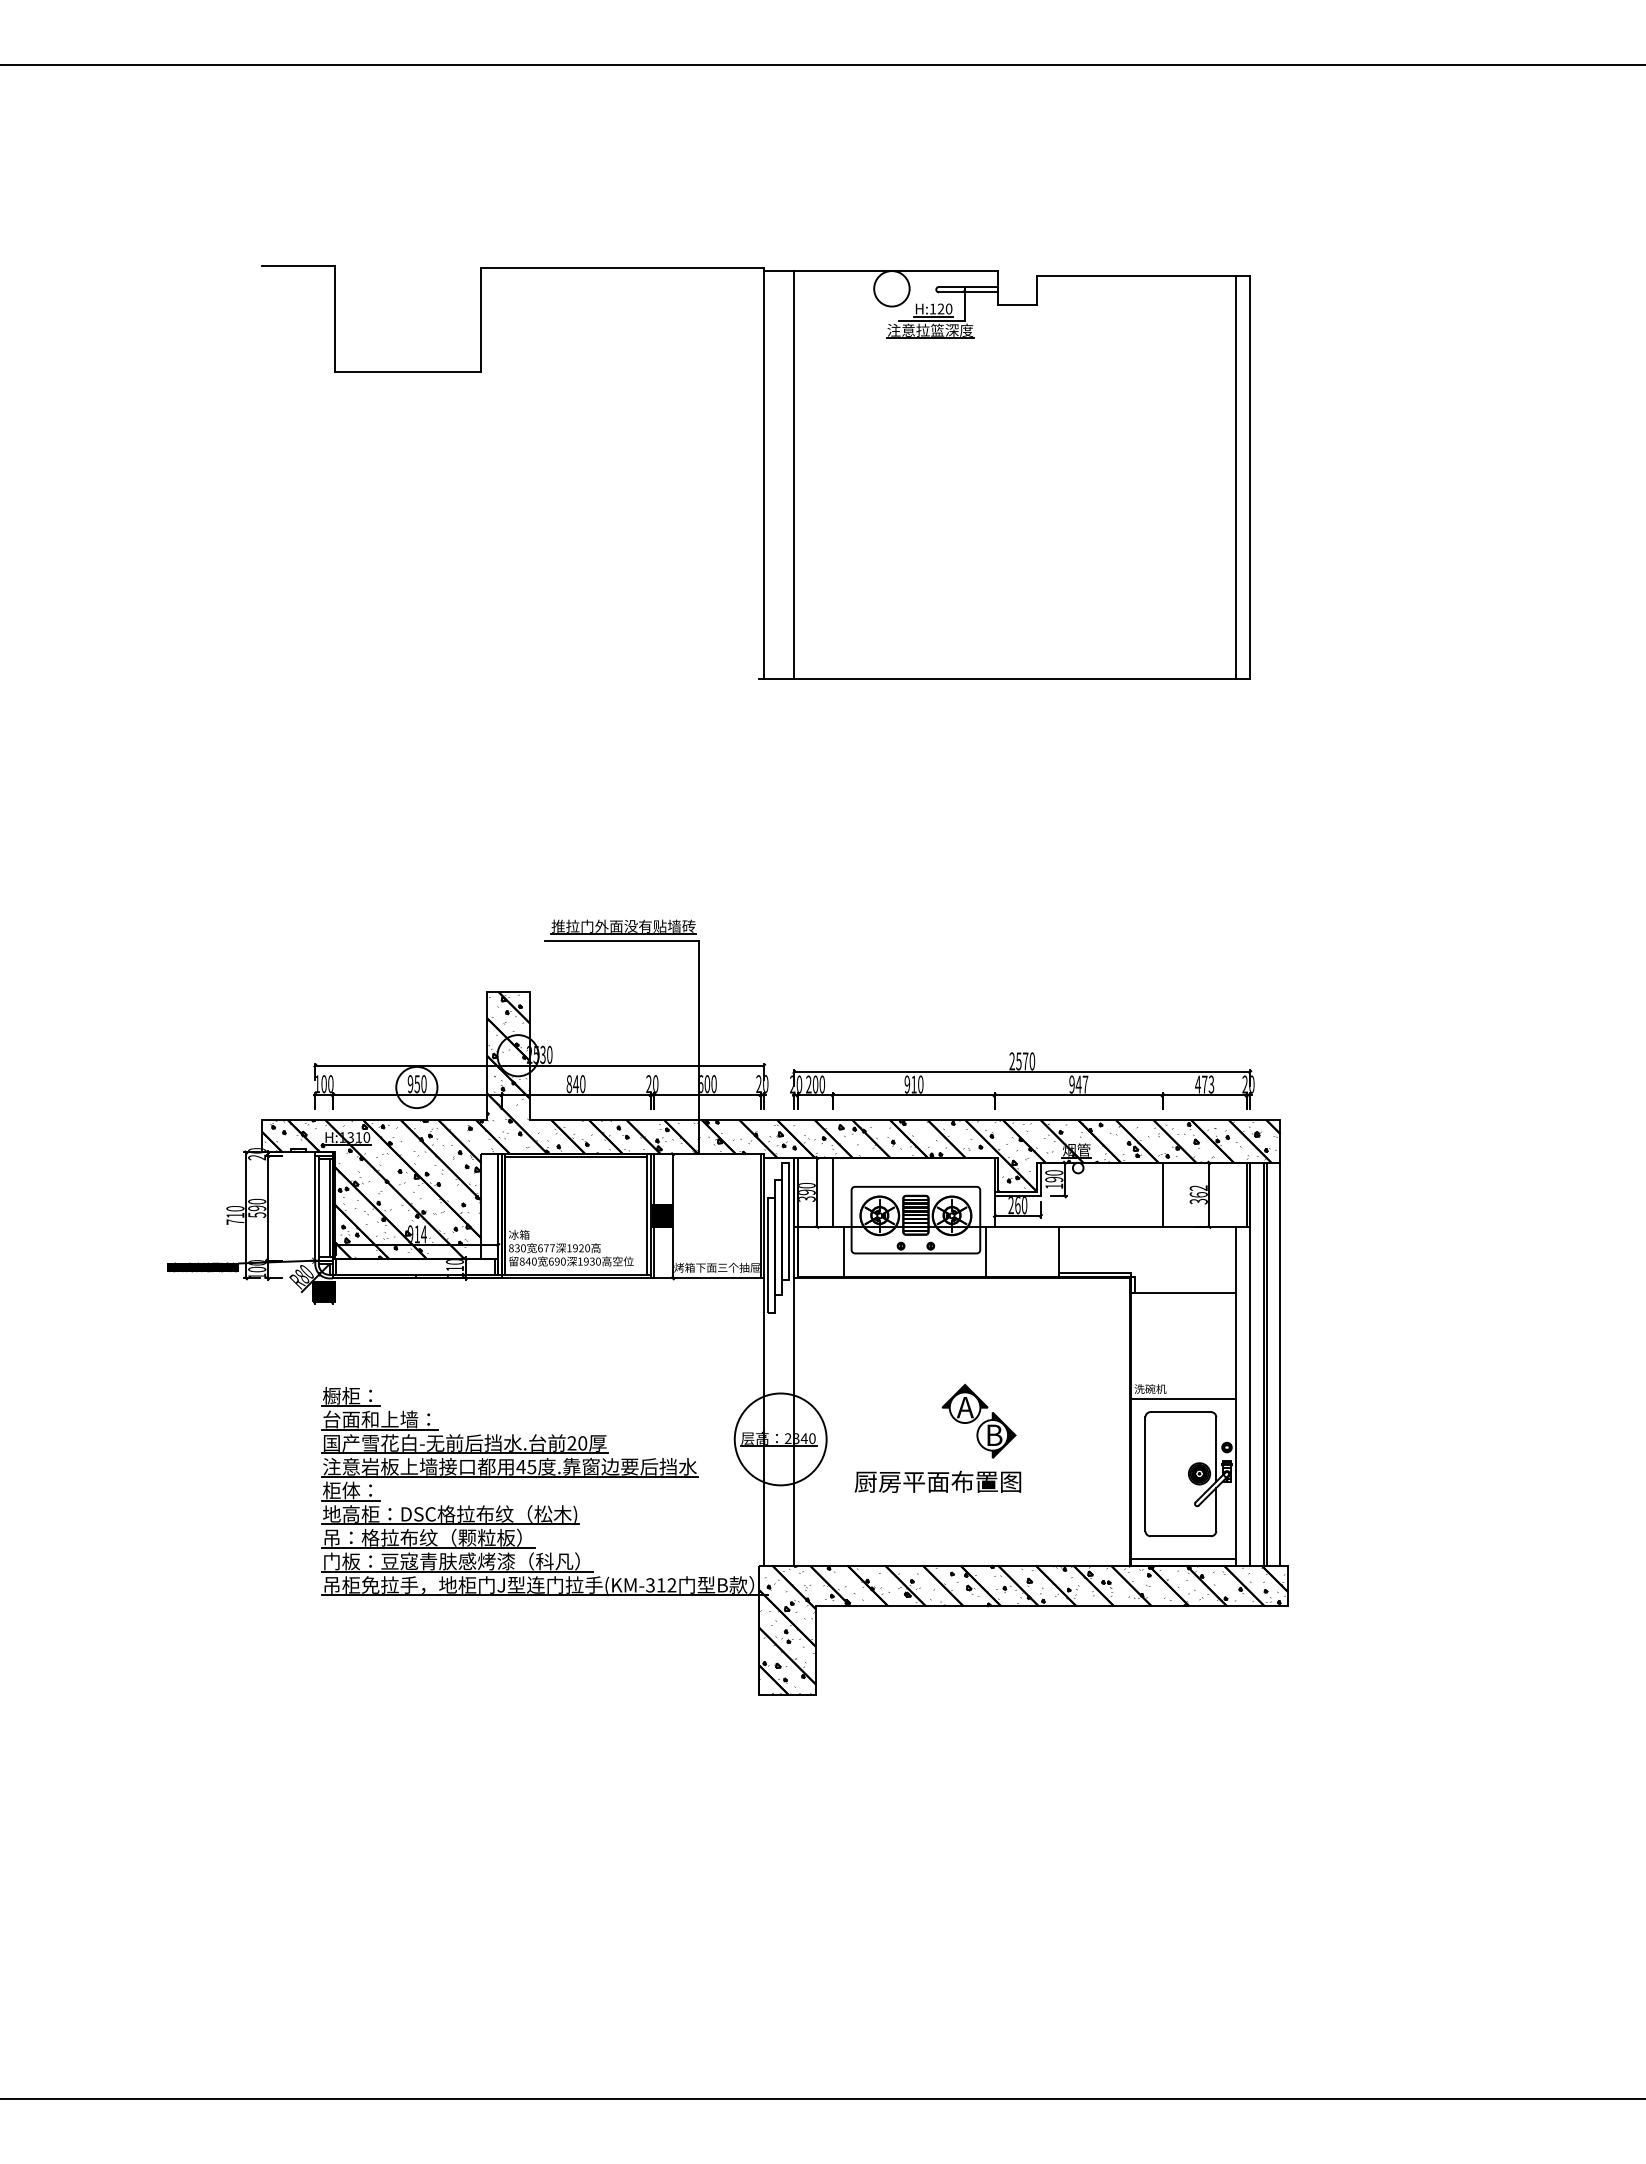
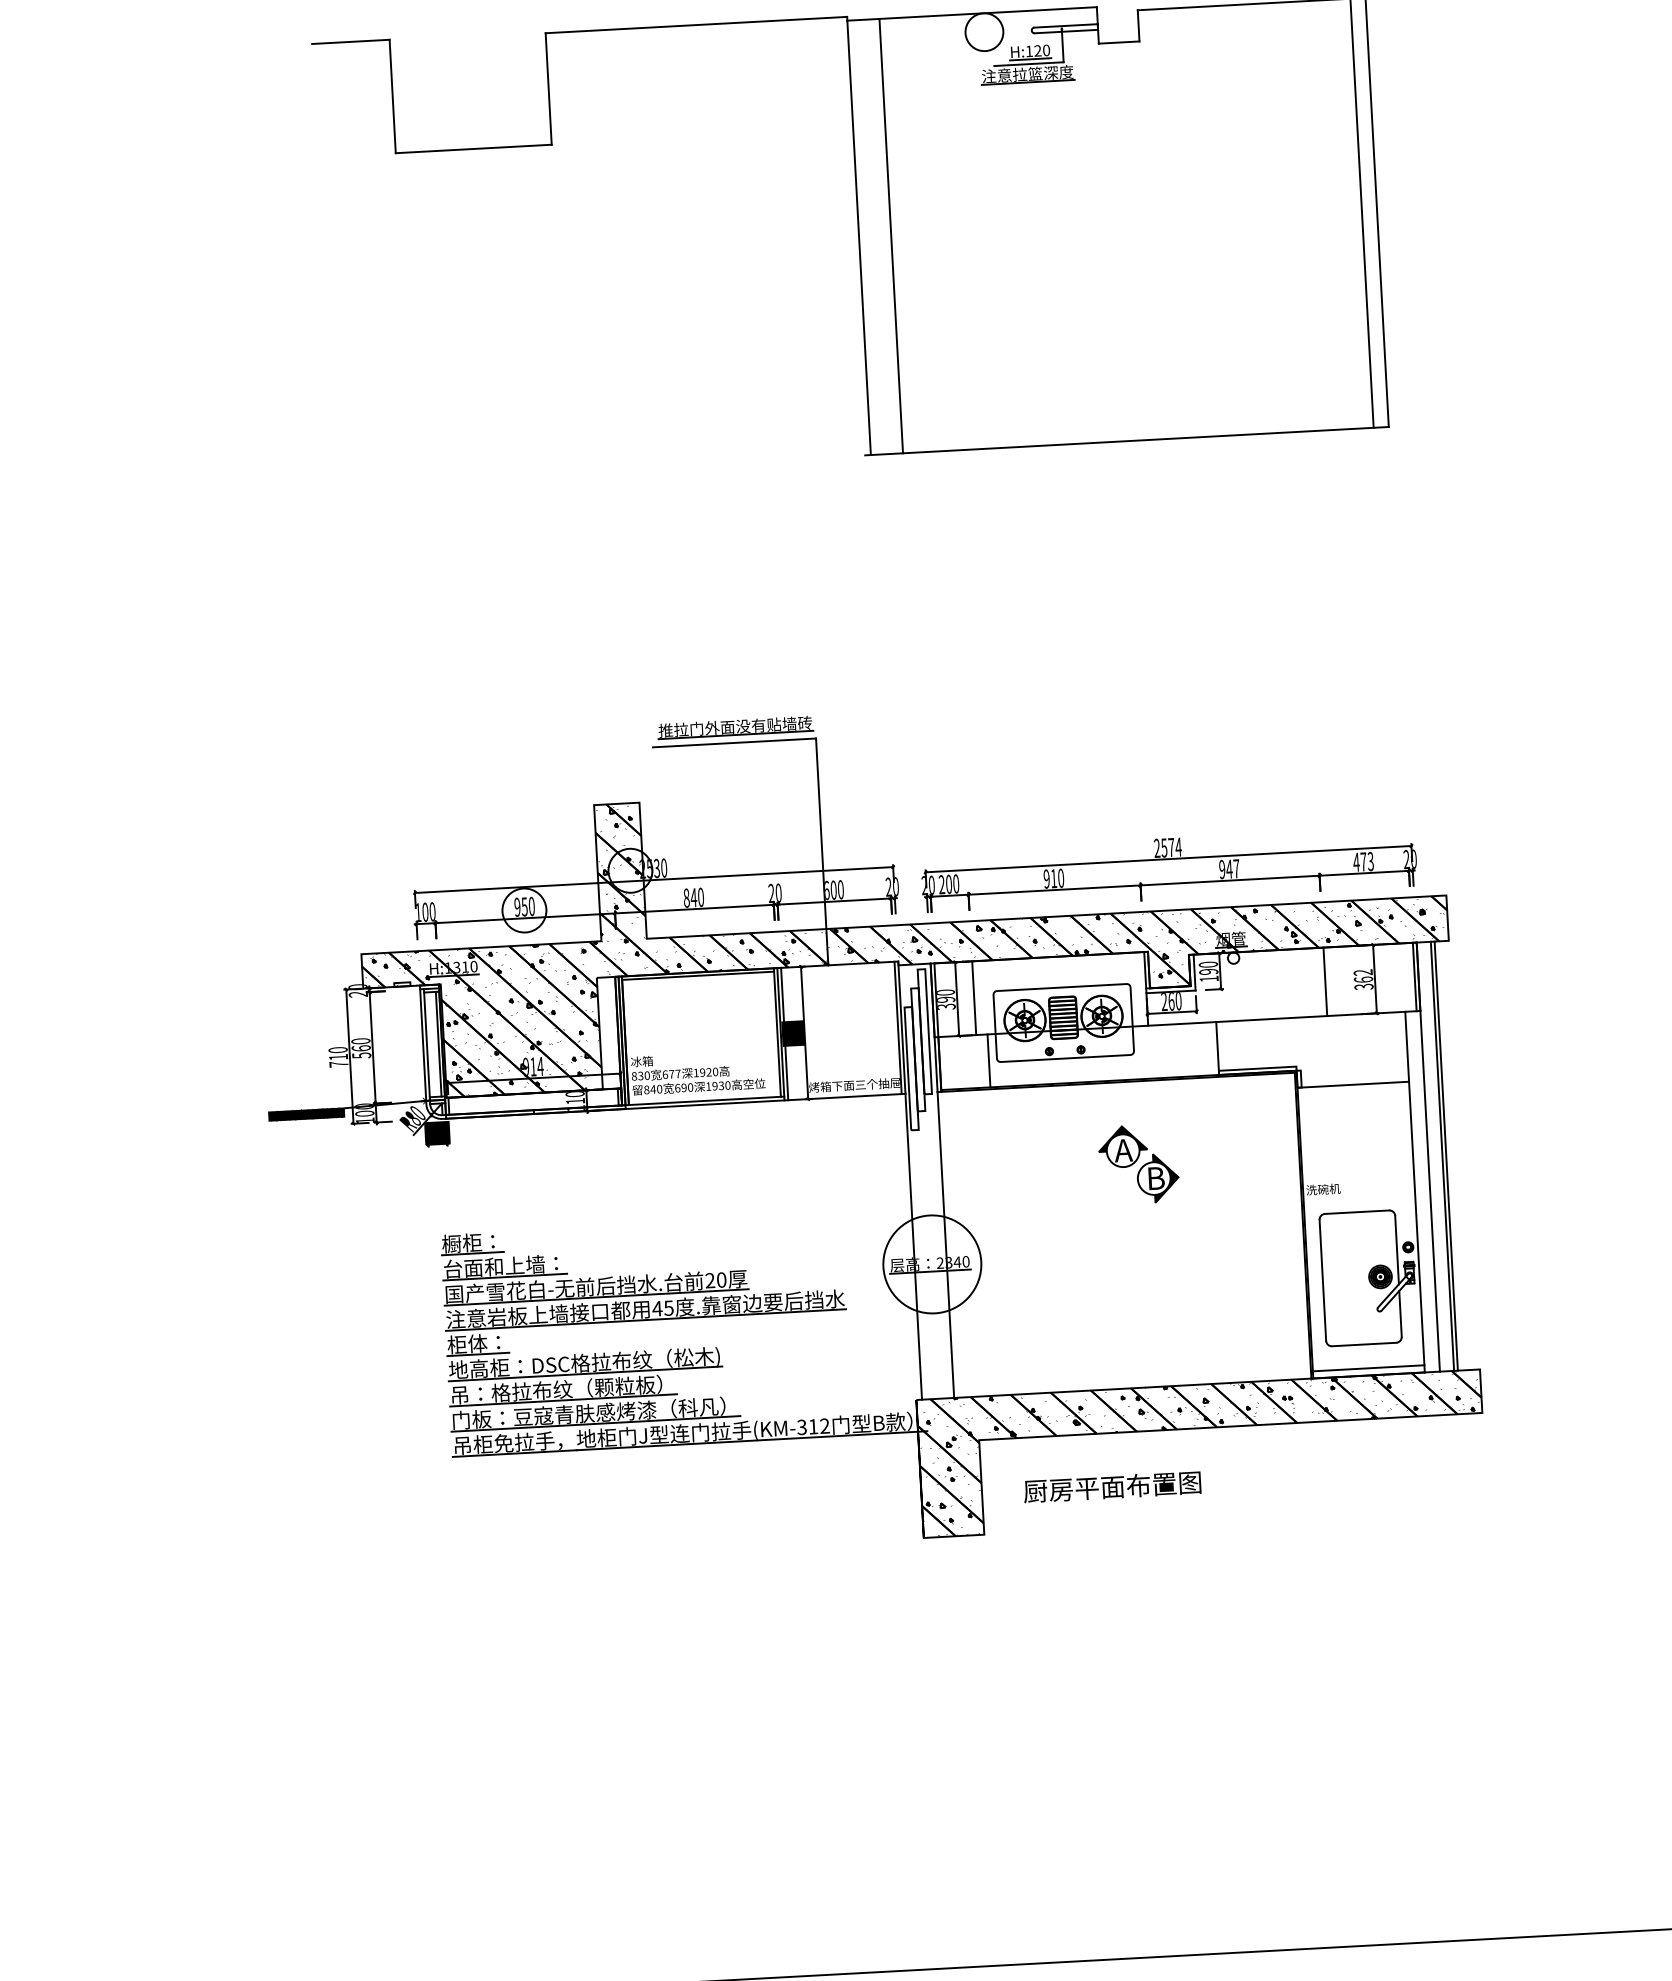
text: (1032, 1061) -> (1178, 847), 2570 -> 2574
text: (257, 1208) -> (361, 1048), 590 -> 560
line: (985, 1251) -> (1139, 1052), removed
line: (1280, 1363) -> (1460, 1154), removed
line: (1183, 1399) -> (1359, 1198), removed
part: (978, 1420) -> (1138, 1163), moved
text: (937, 1481) -> (1111, 1486), moved

